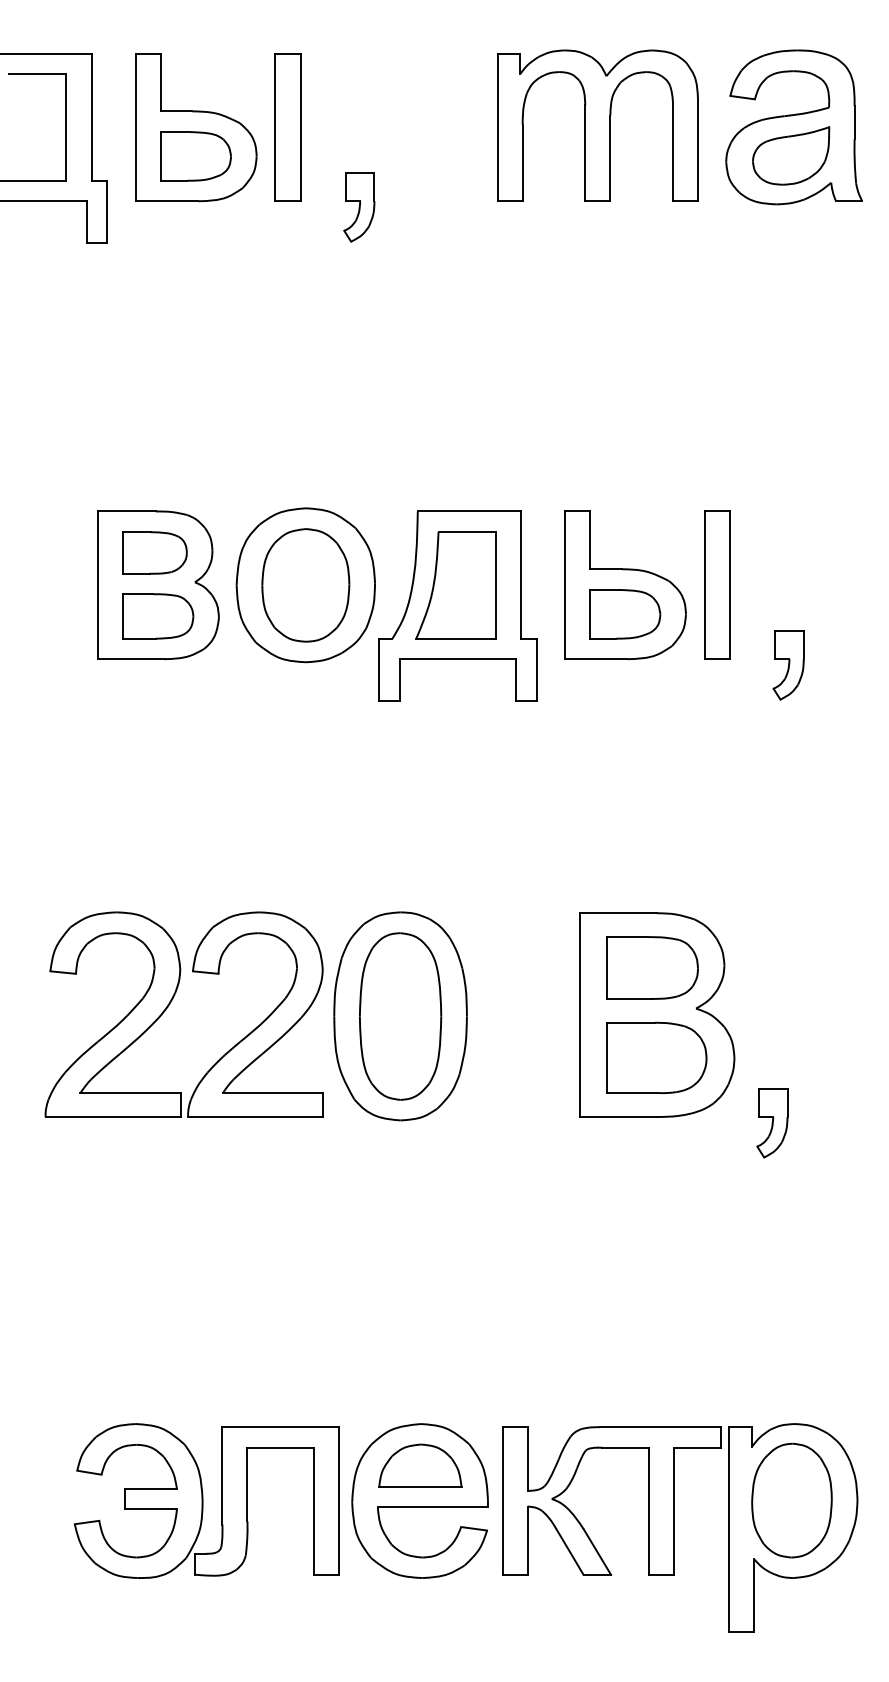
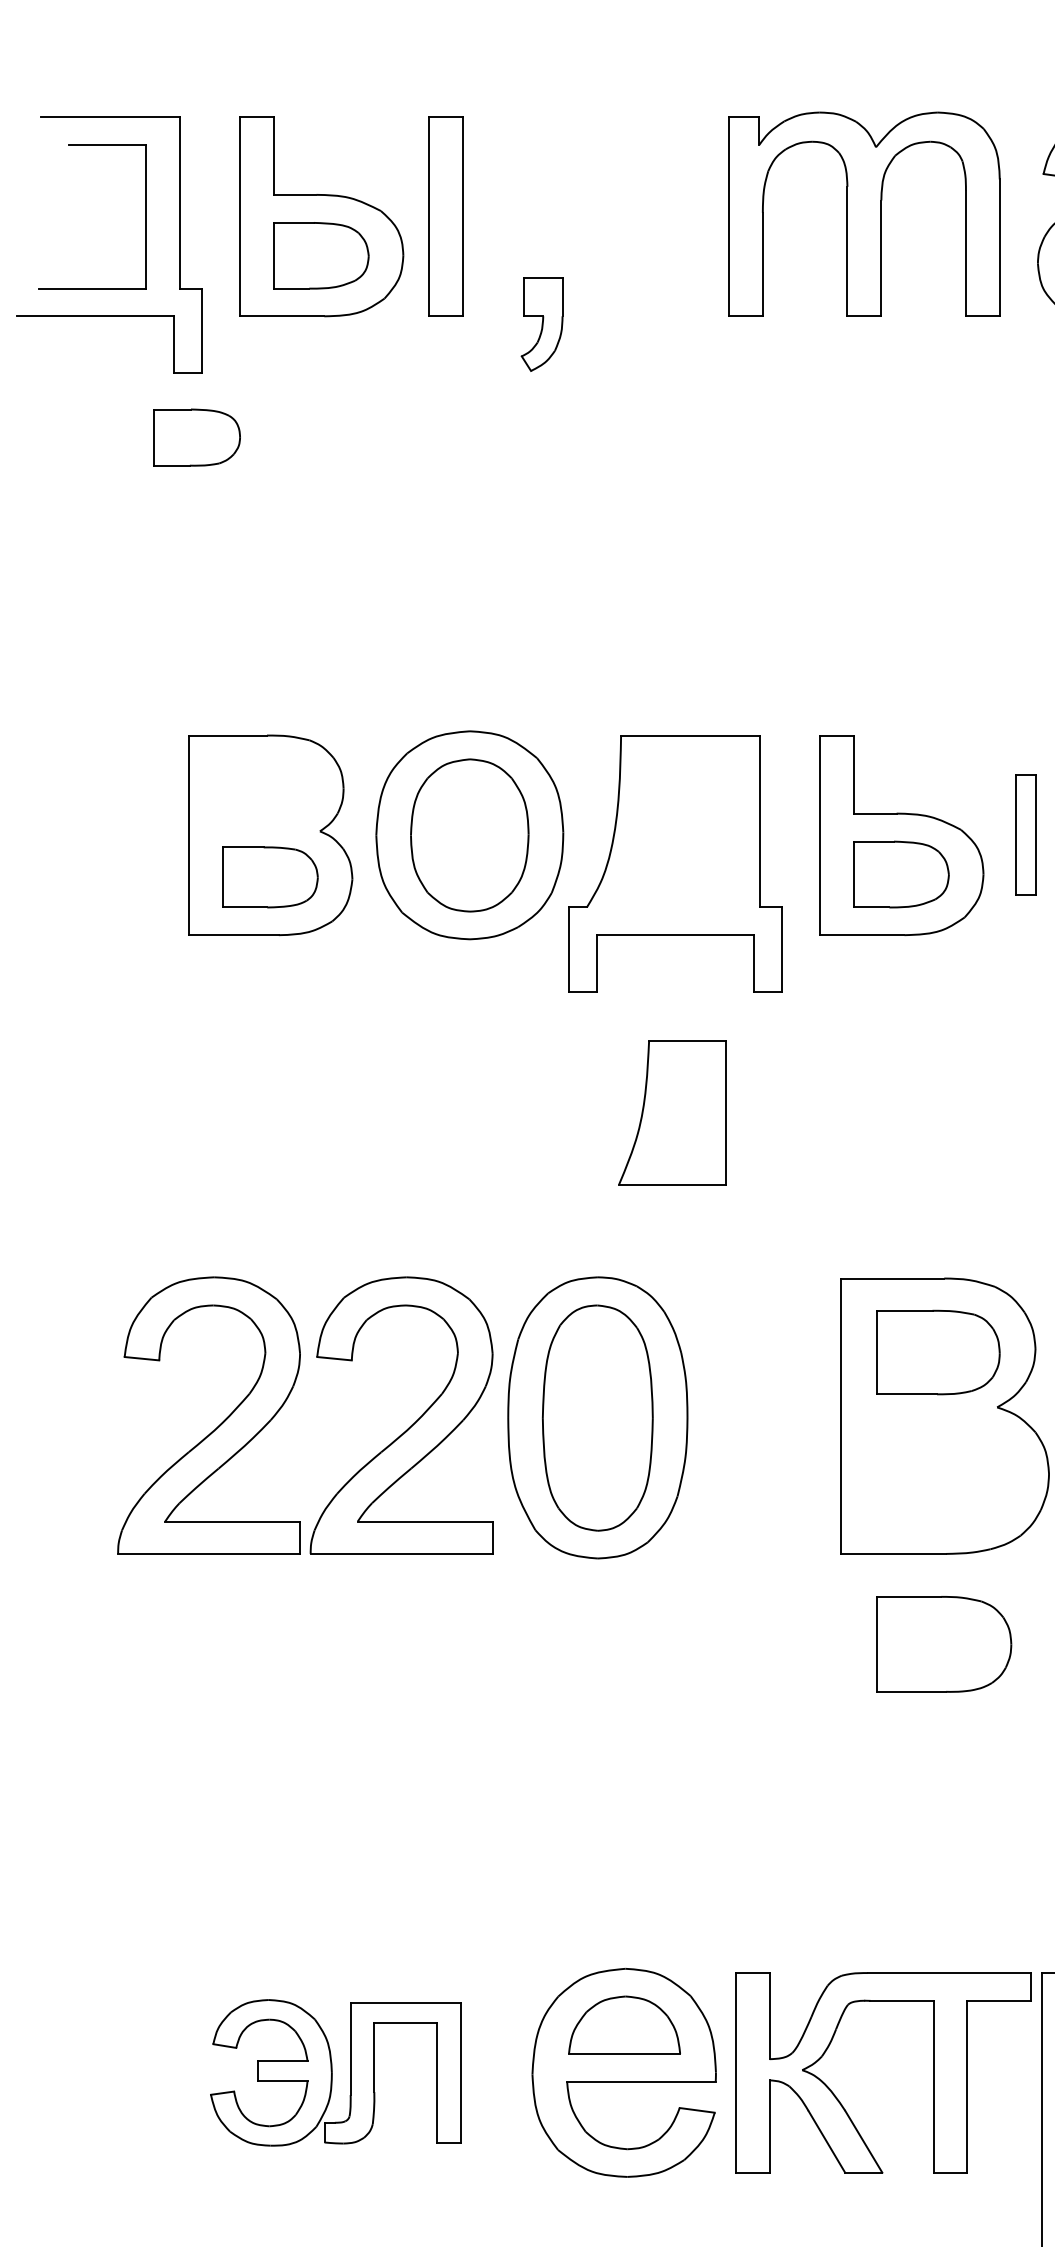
part: (154, 552) -> (196, 436), moved
part: (717, 584) -> (1026, 834), size x0.6
part: (455, 585) -> (672, 1112), moved
part: (656, 1057) -> (943, 1643), moved
part: (206, 1500) -> (335, 2072), size x0.7

